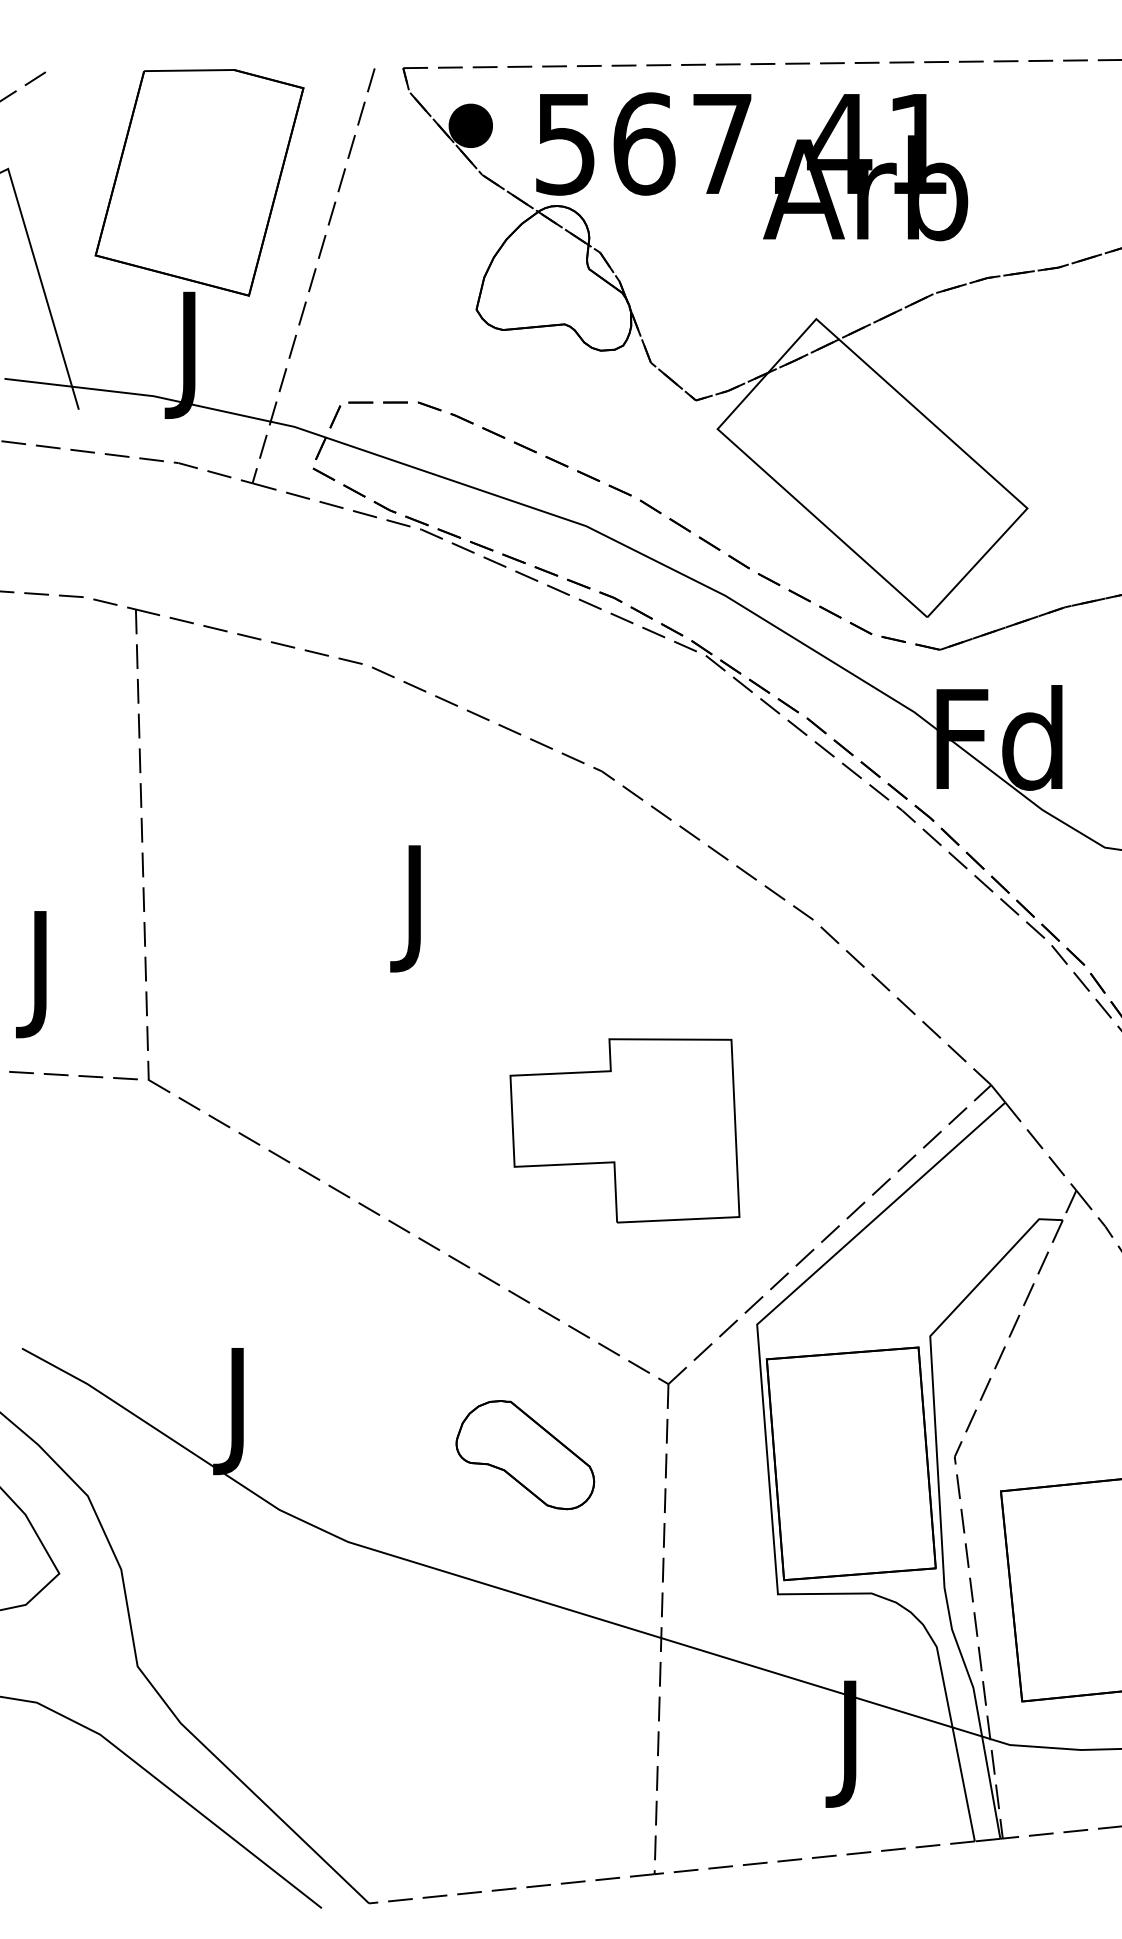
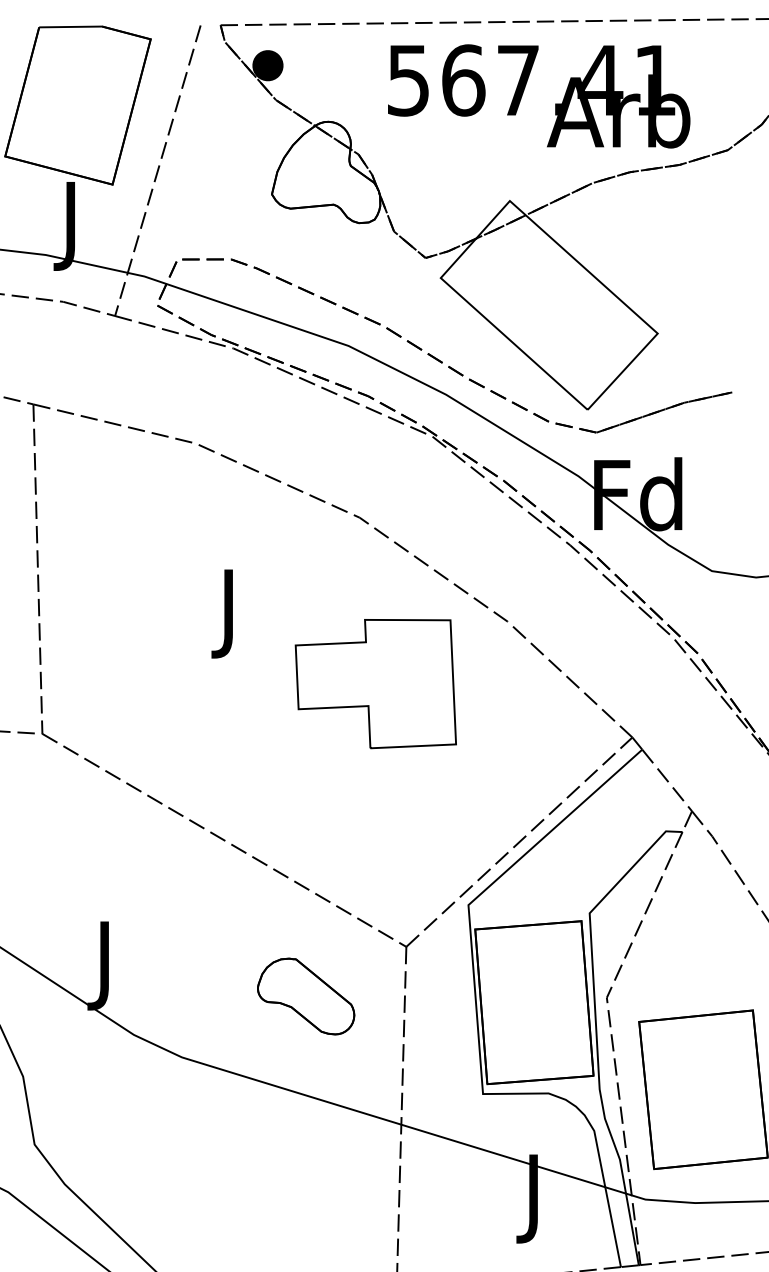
text: (752, 166) -> (539, 96), moved
part: (624, 1130) -> (375, 683), moved

